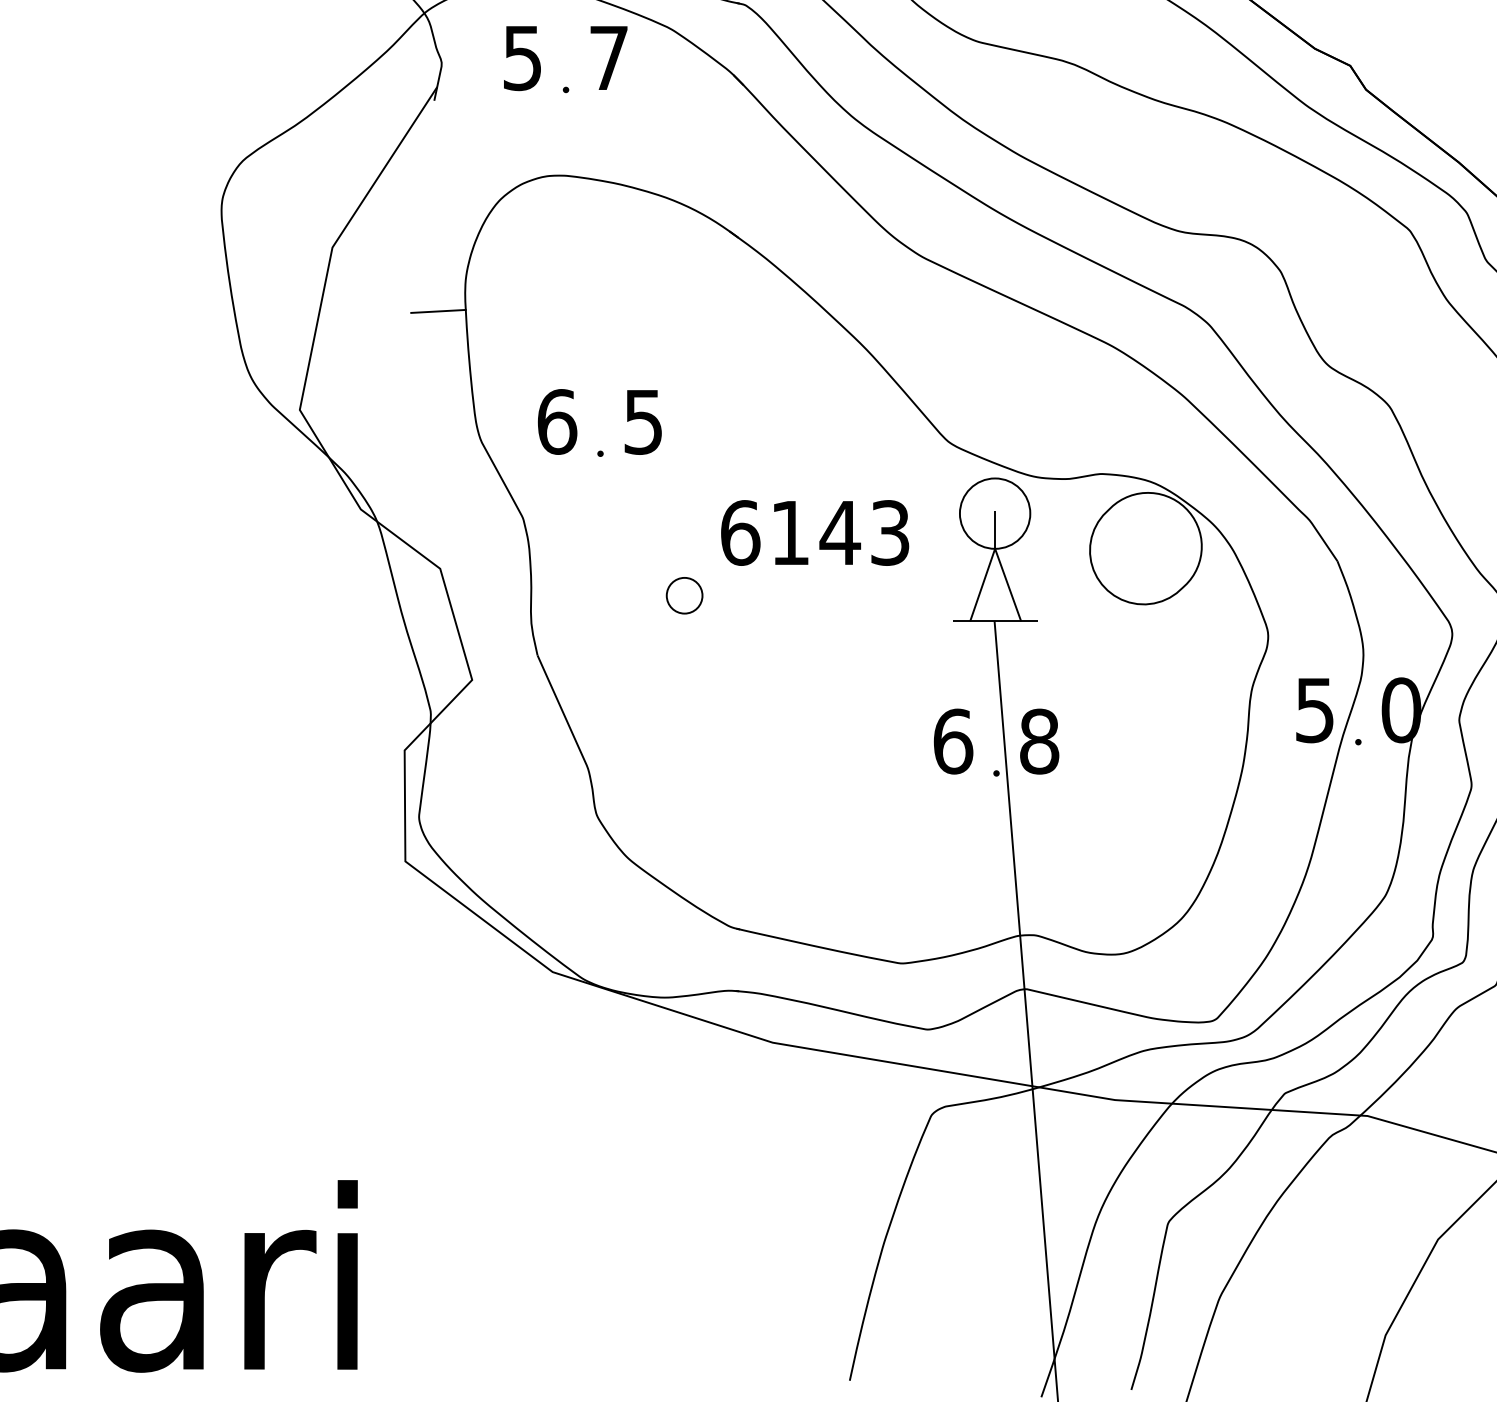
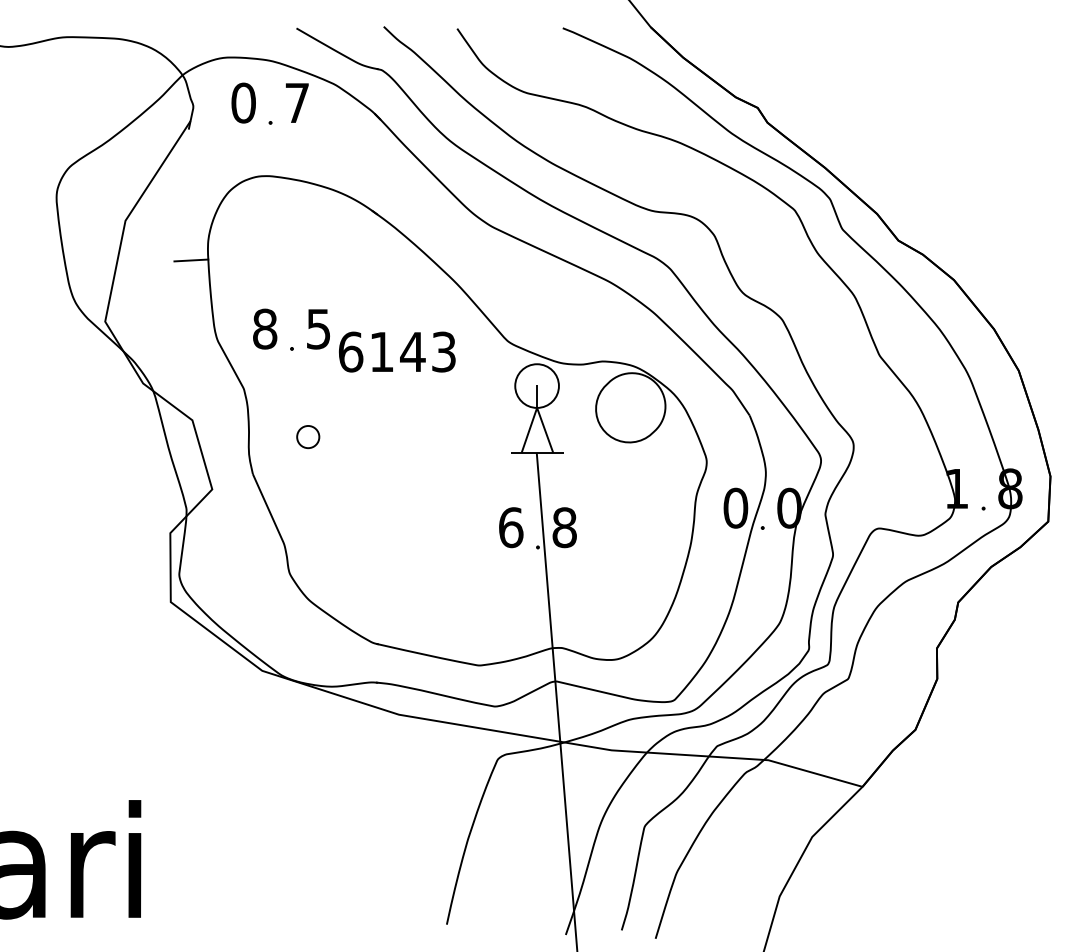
text: (522, 57) -> (243, 102), 5 -> 0
text: (557, 420) -> (265, 328), 6 -> 8
text: (815, 532) -> (397, 351), moved
part: (685, 596) -> (308, 437), moved
text: (1314, 709) -> (735, 507), 5 -> 0

